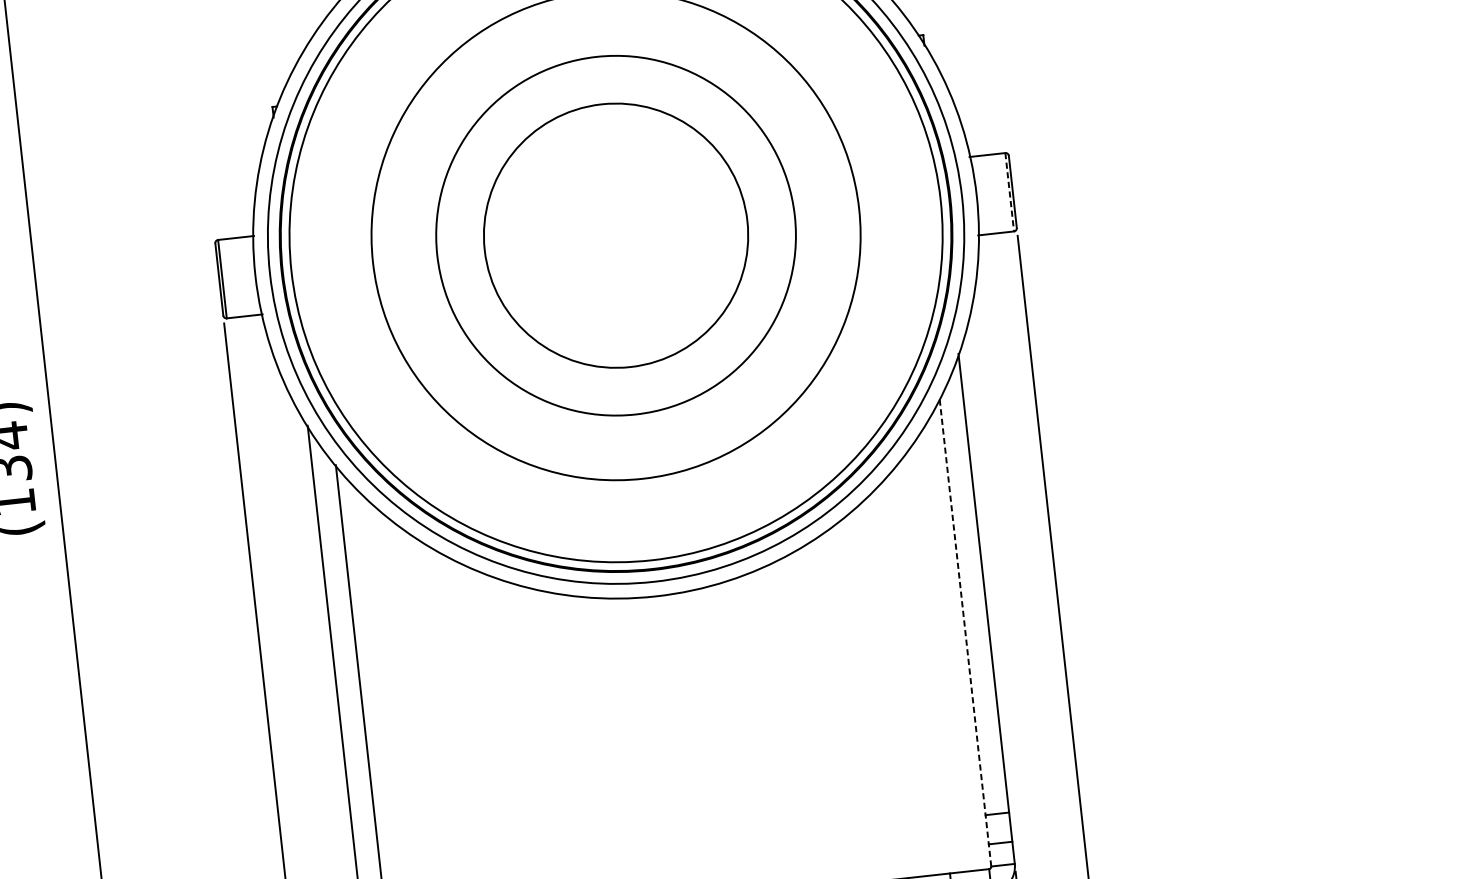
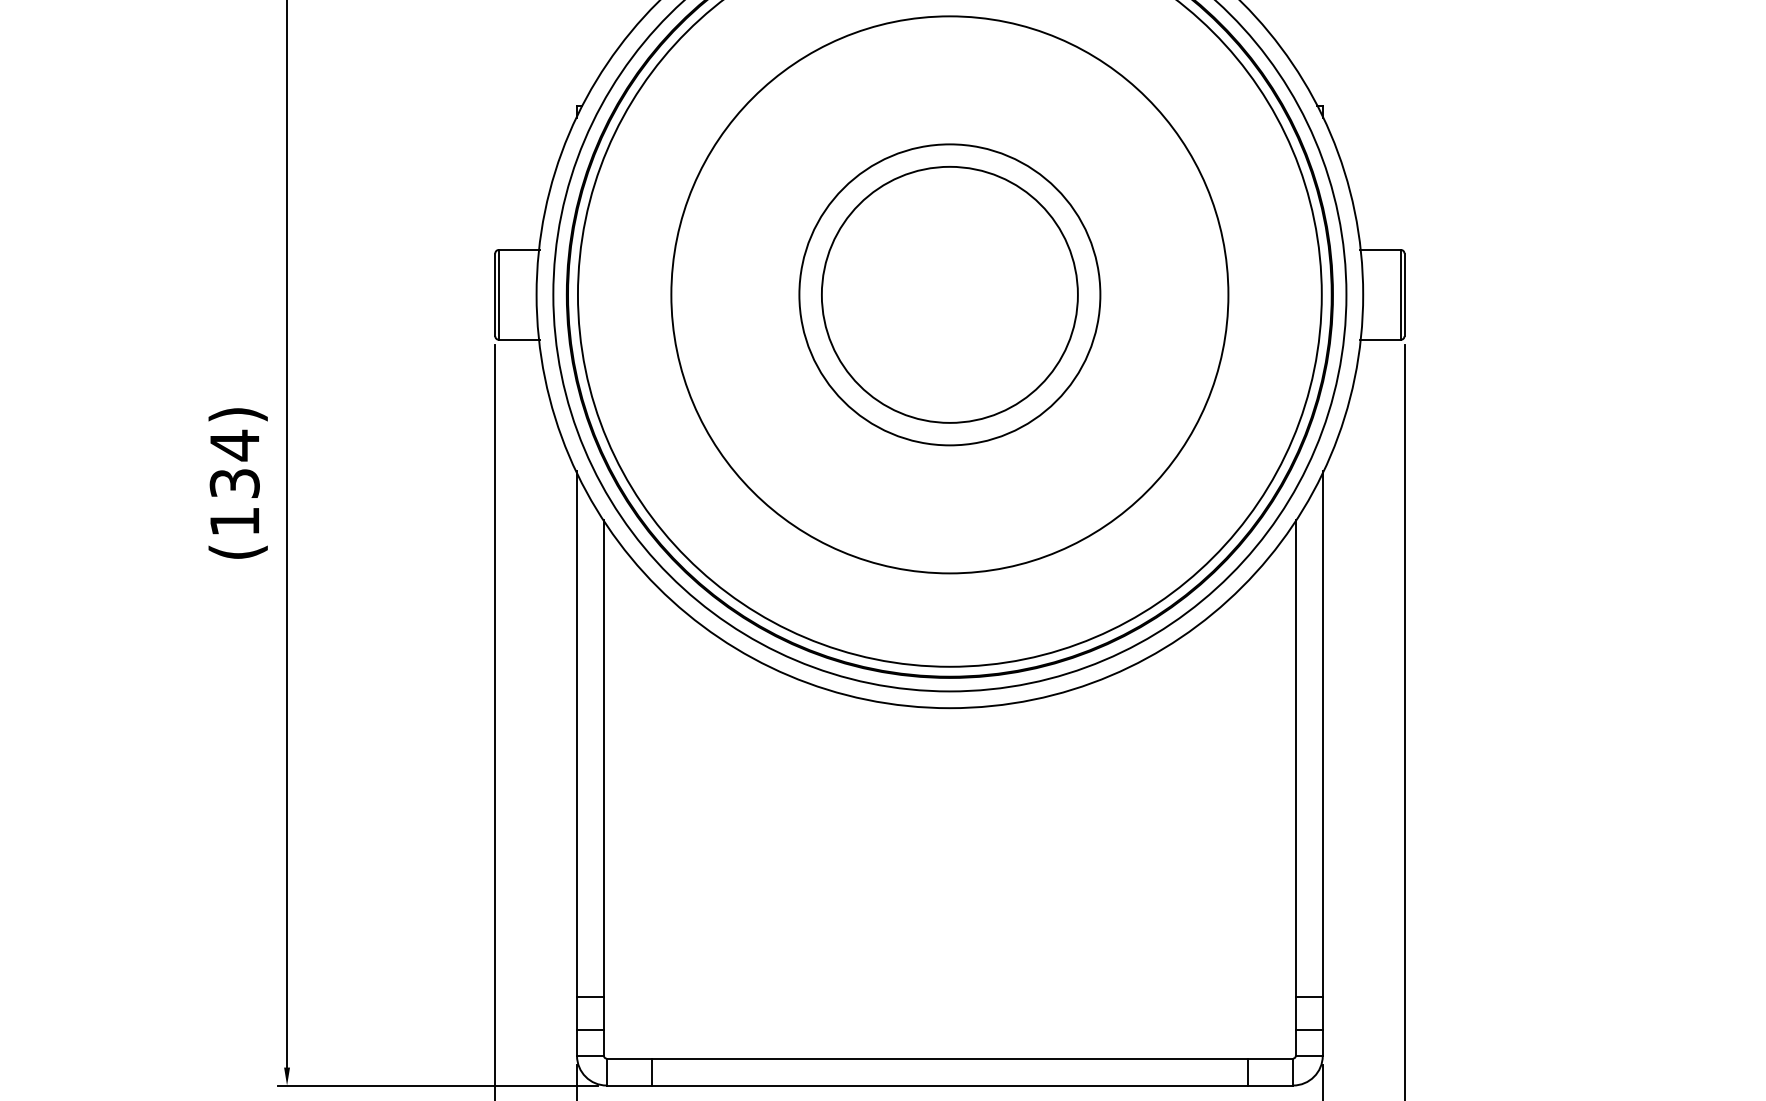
line: (1009, 191) -> (1400, 294), dashed -> solid
circle: (615, 235) -> (949, 294), size x0.62
line: (965, 632) -> (1295, 787), dashed -> solid

